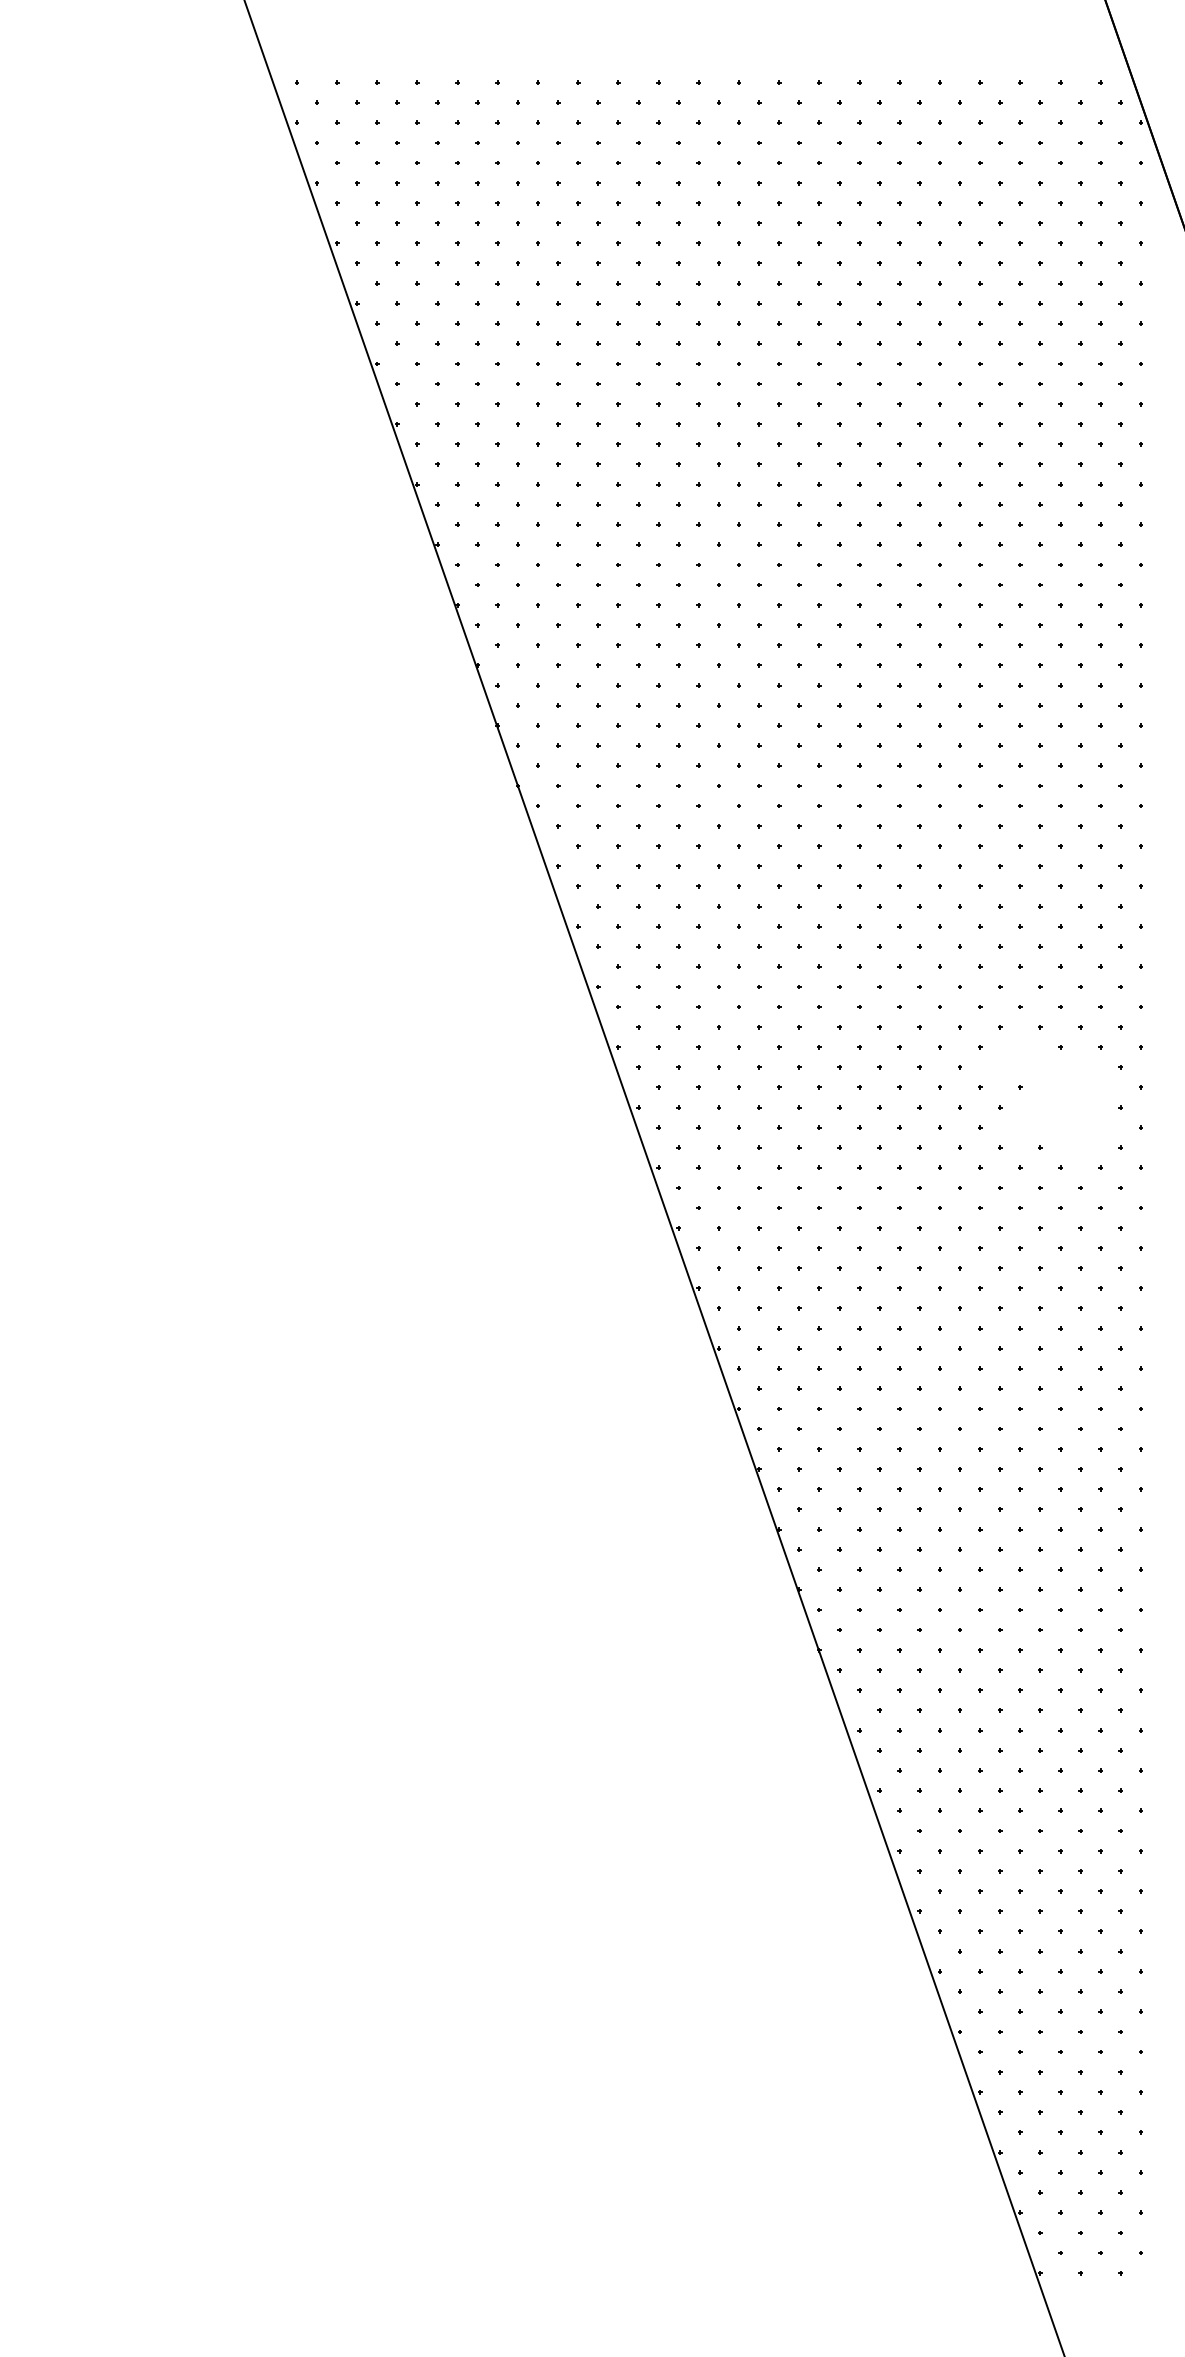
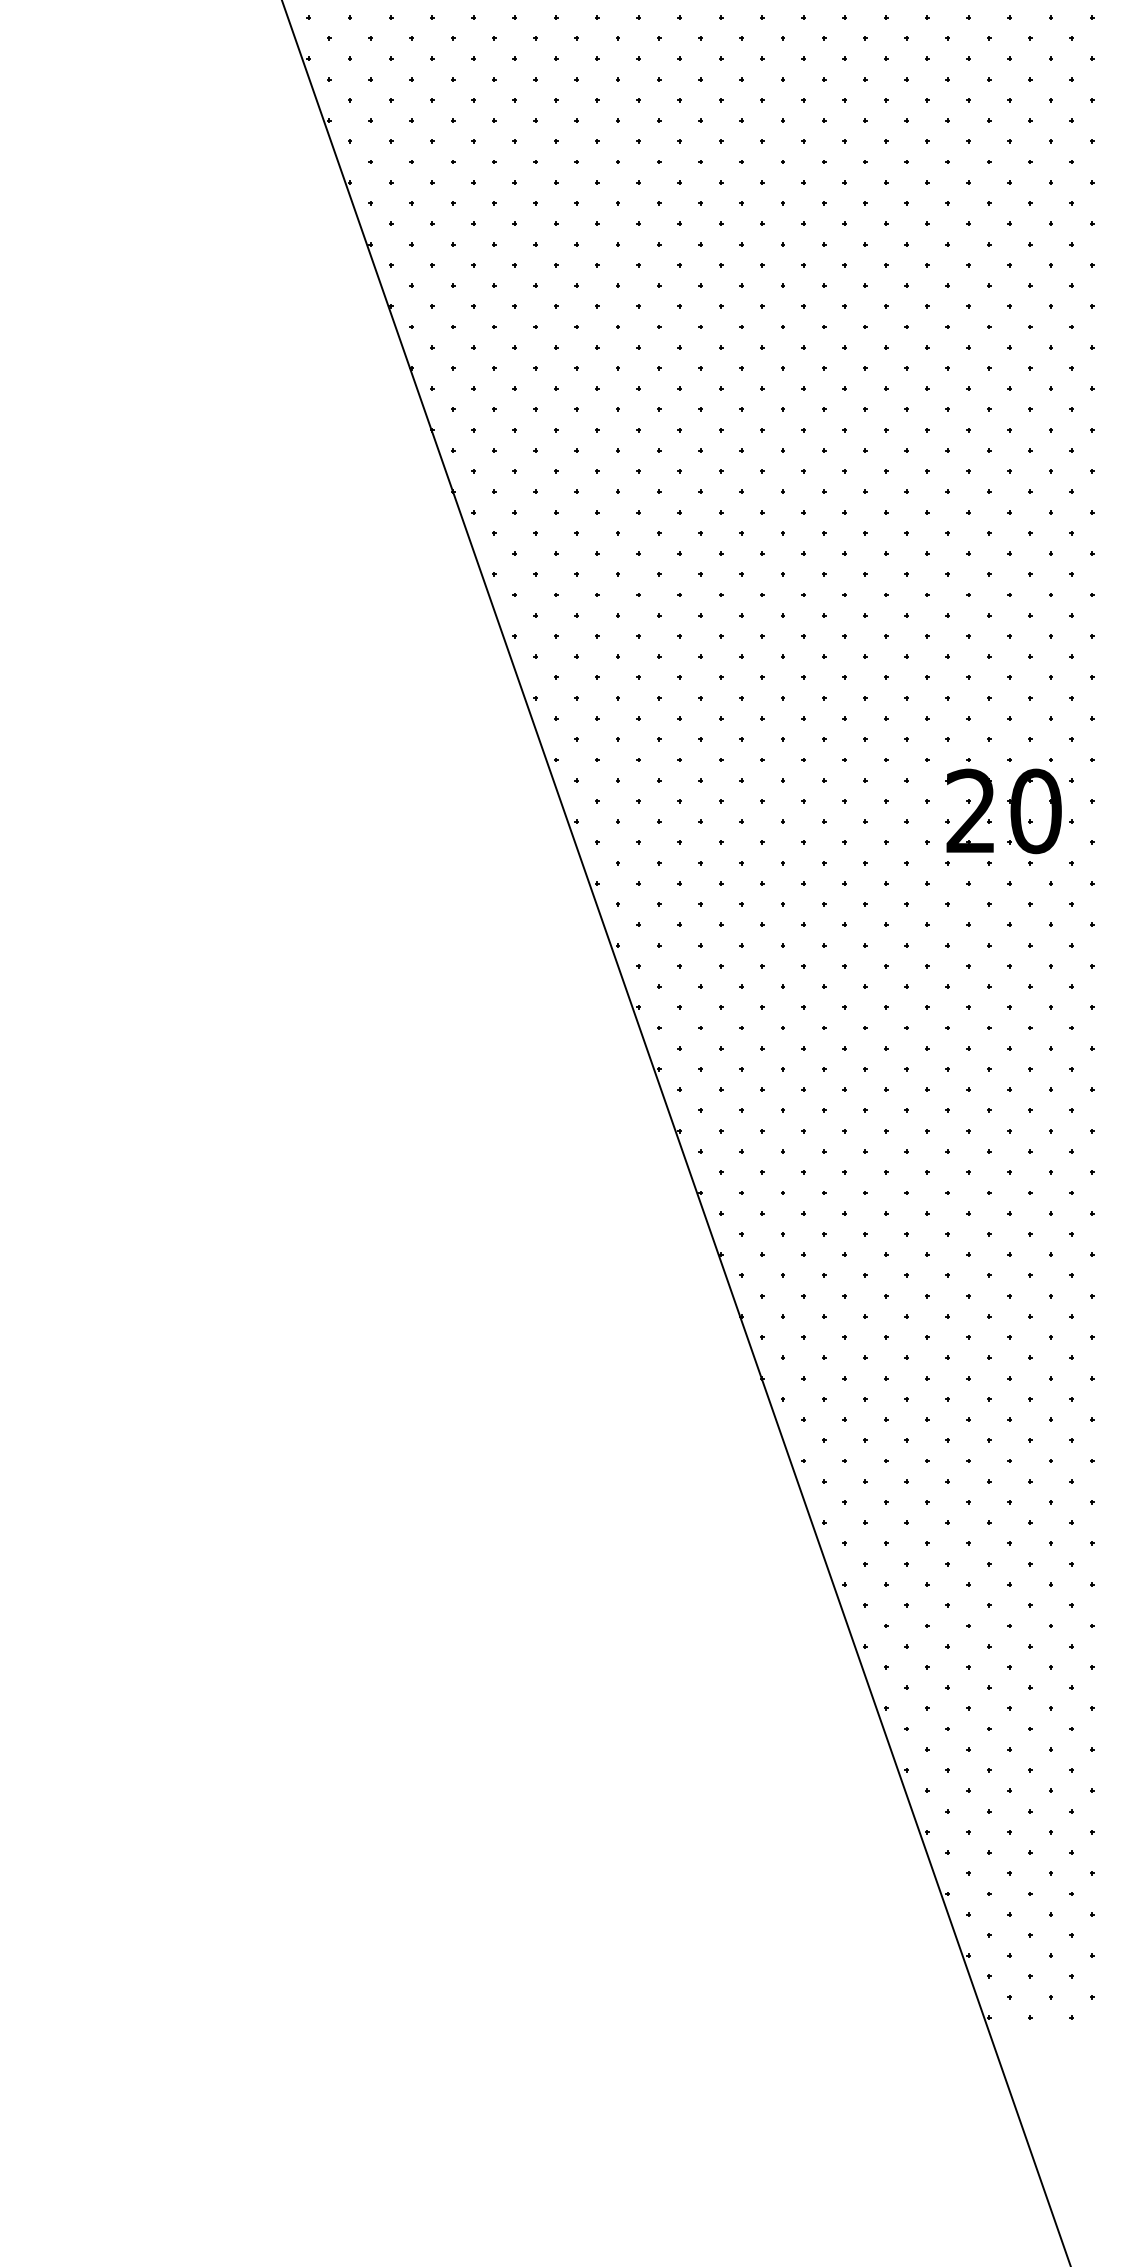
part: (1061, 1097) -> (1010, 811), added

